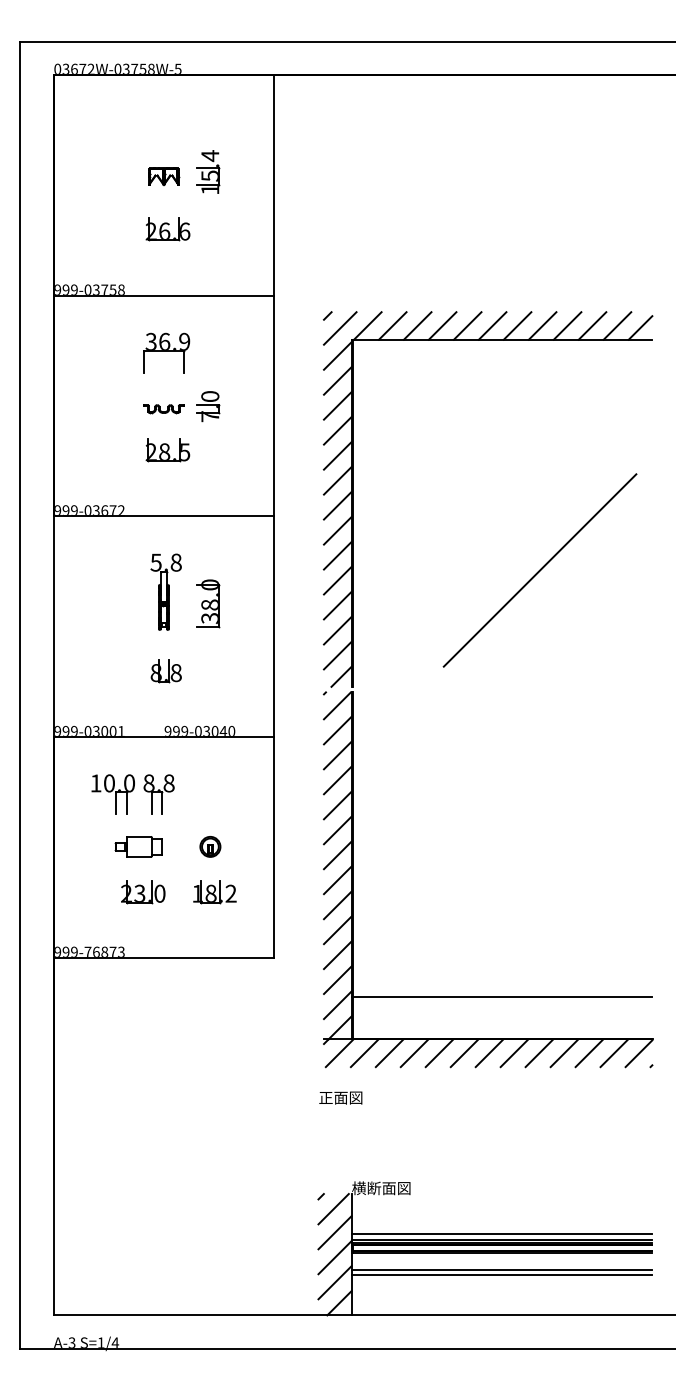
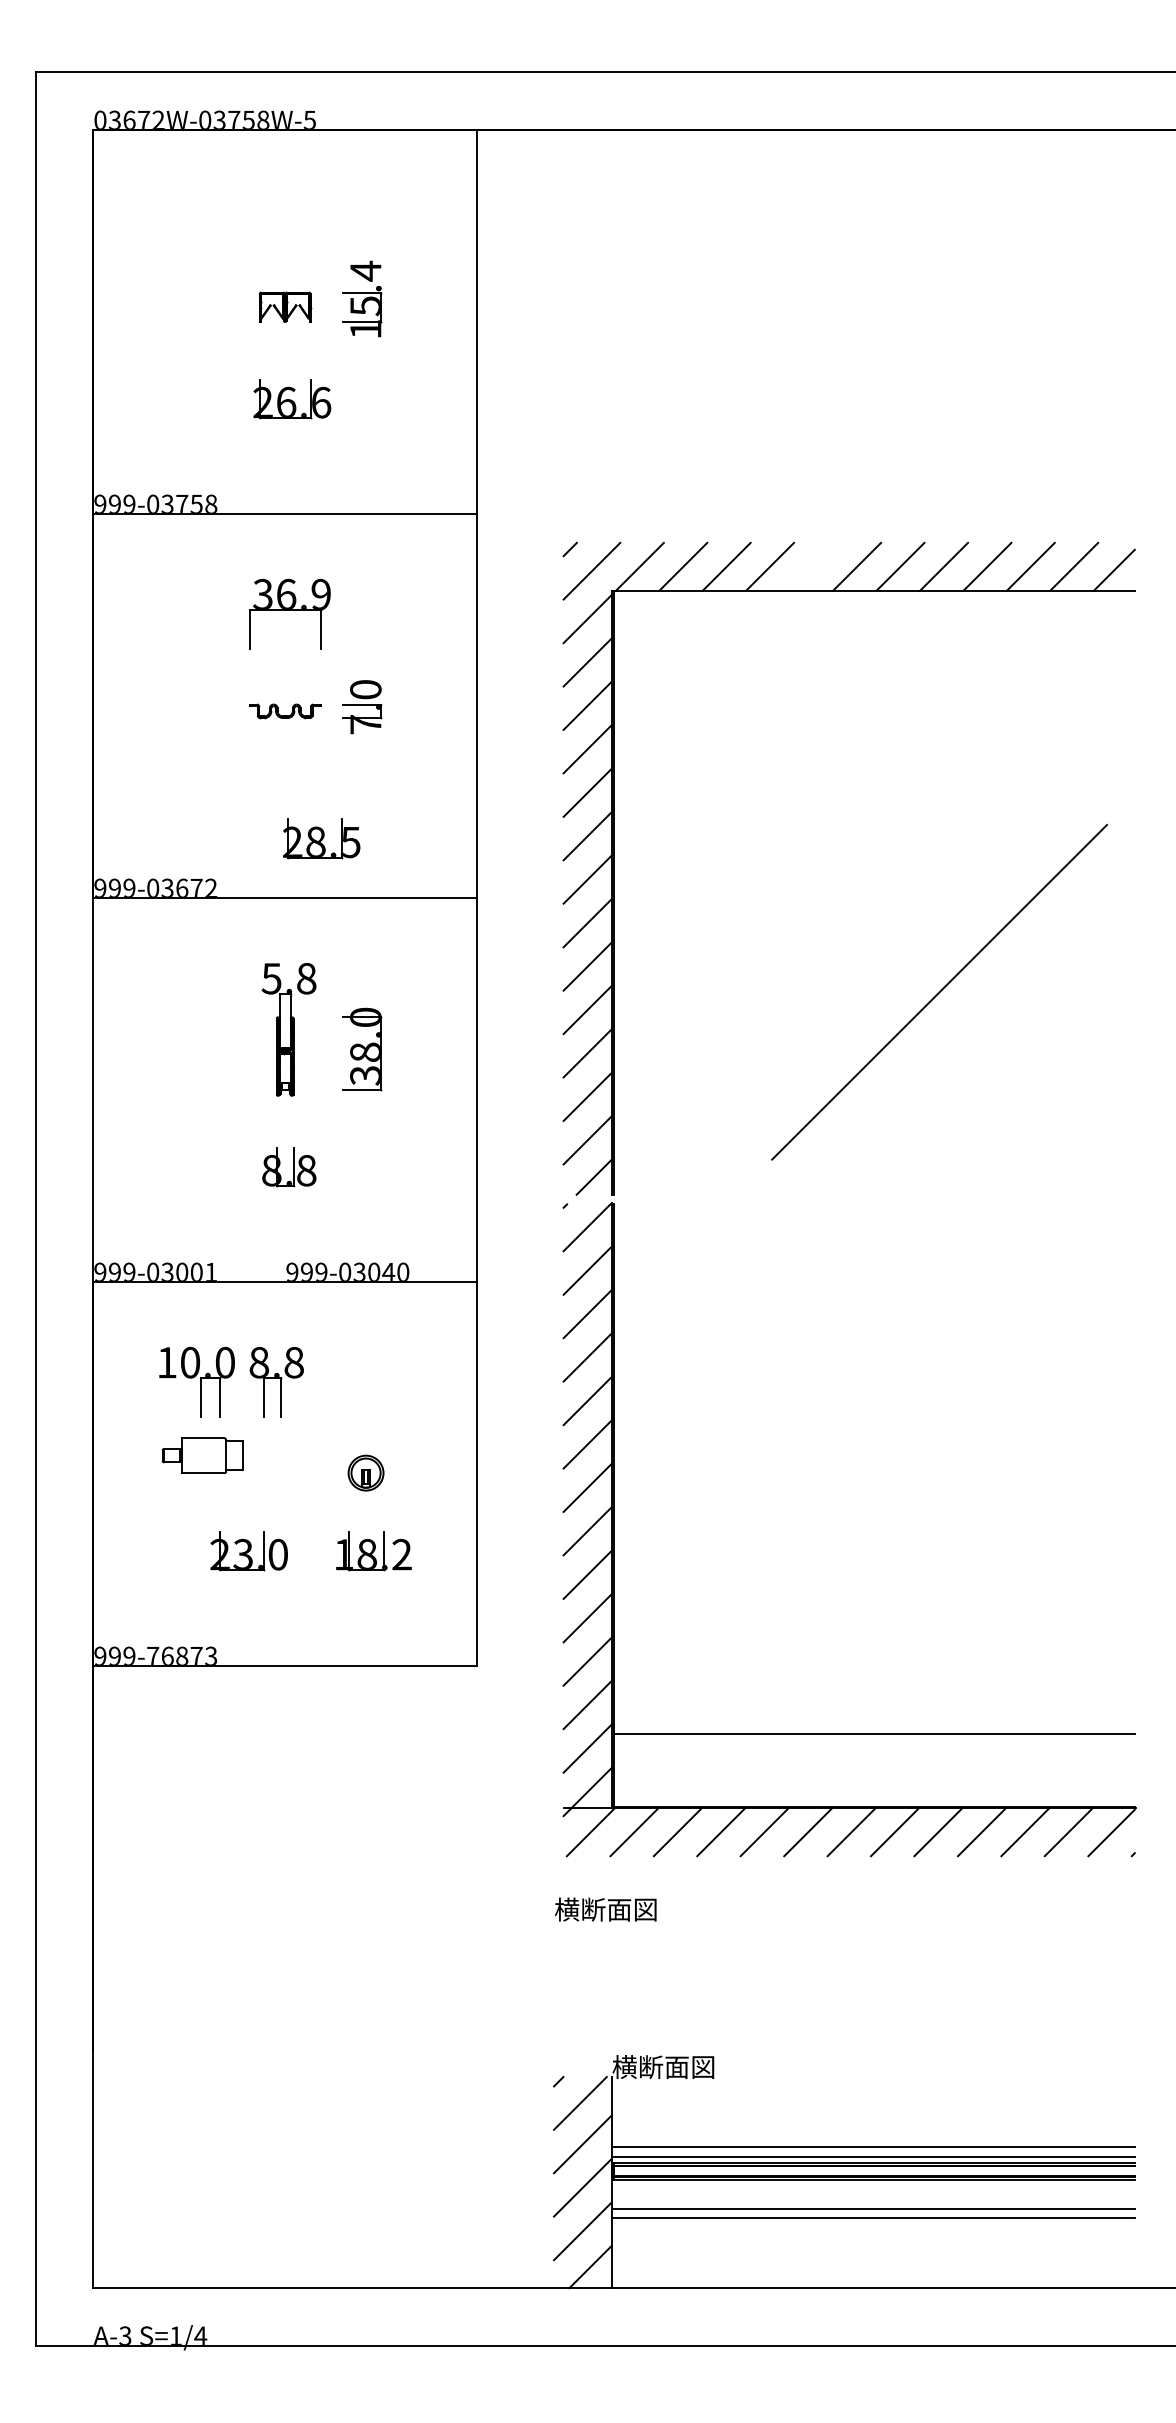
line: (467, 325) -> (813, 566), removed
part: (167, 450) -> (320, 839), moved
part: (138, 846) -> (202, 1455), moved
text: (348, 1097) -> (606, 1909), 正面図 -> 横断面図

